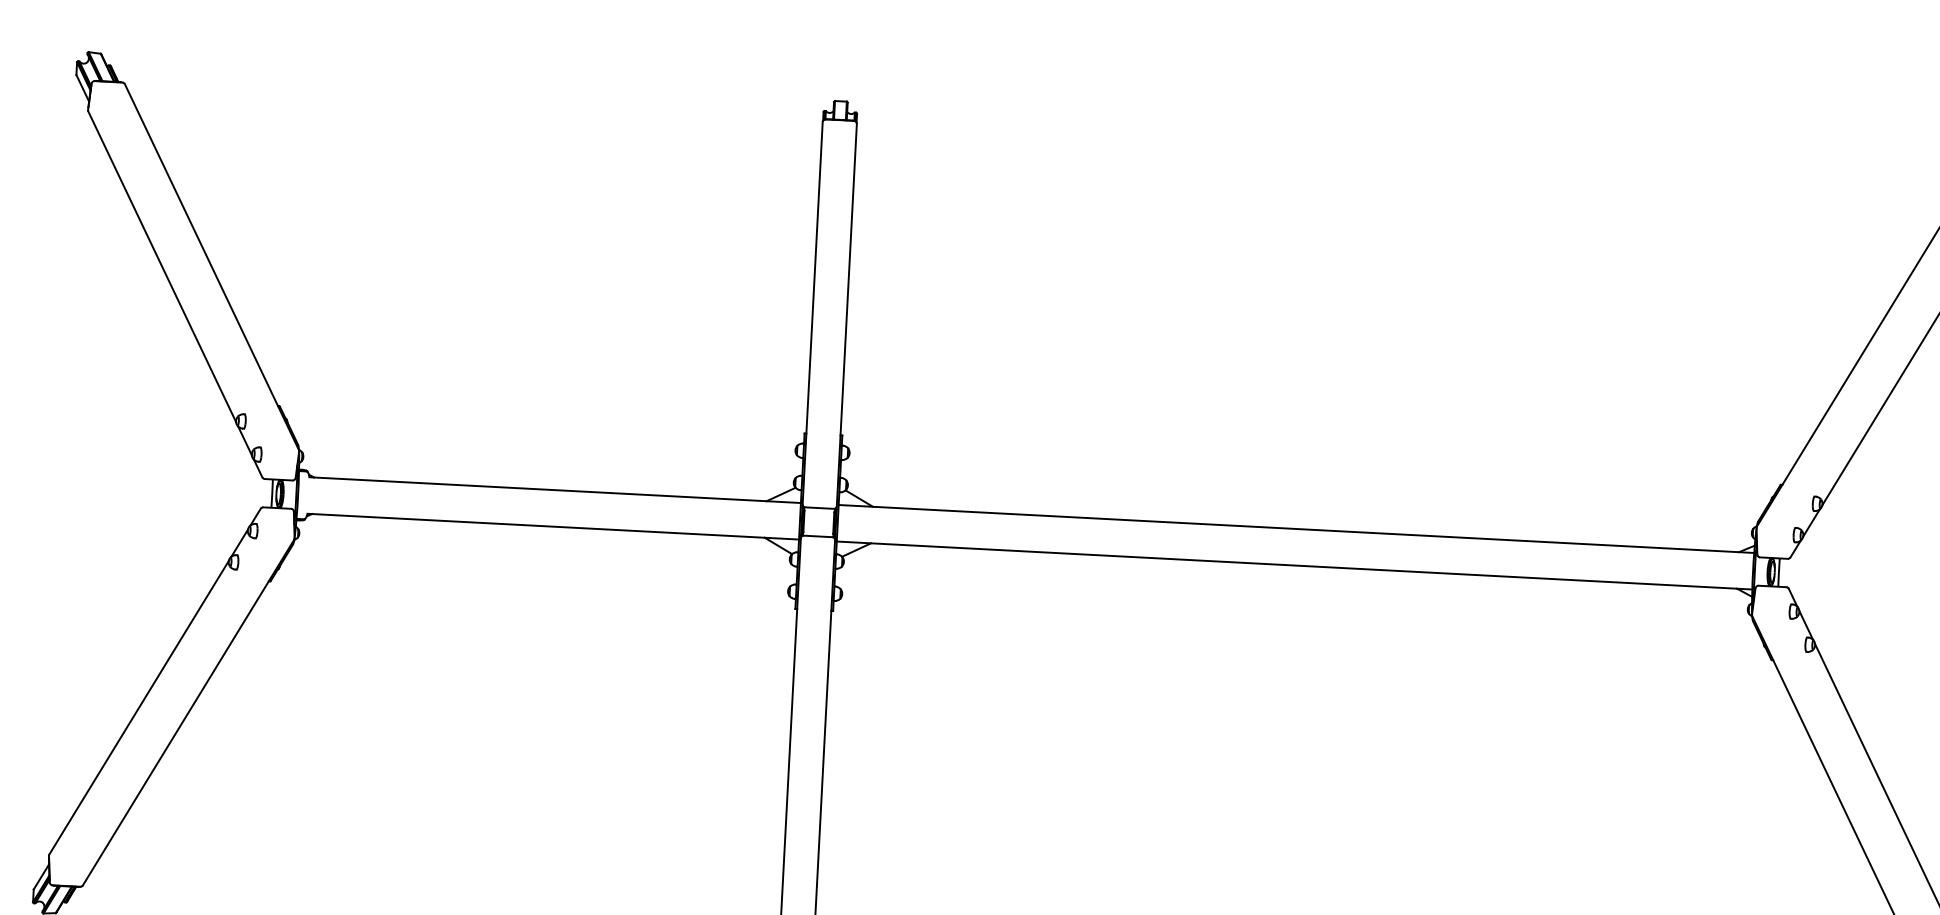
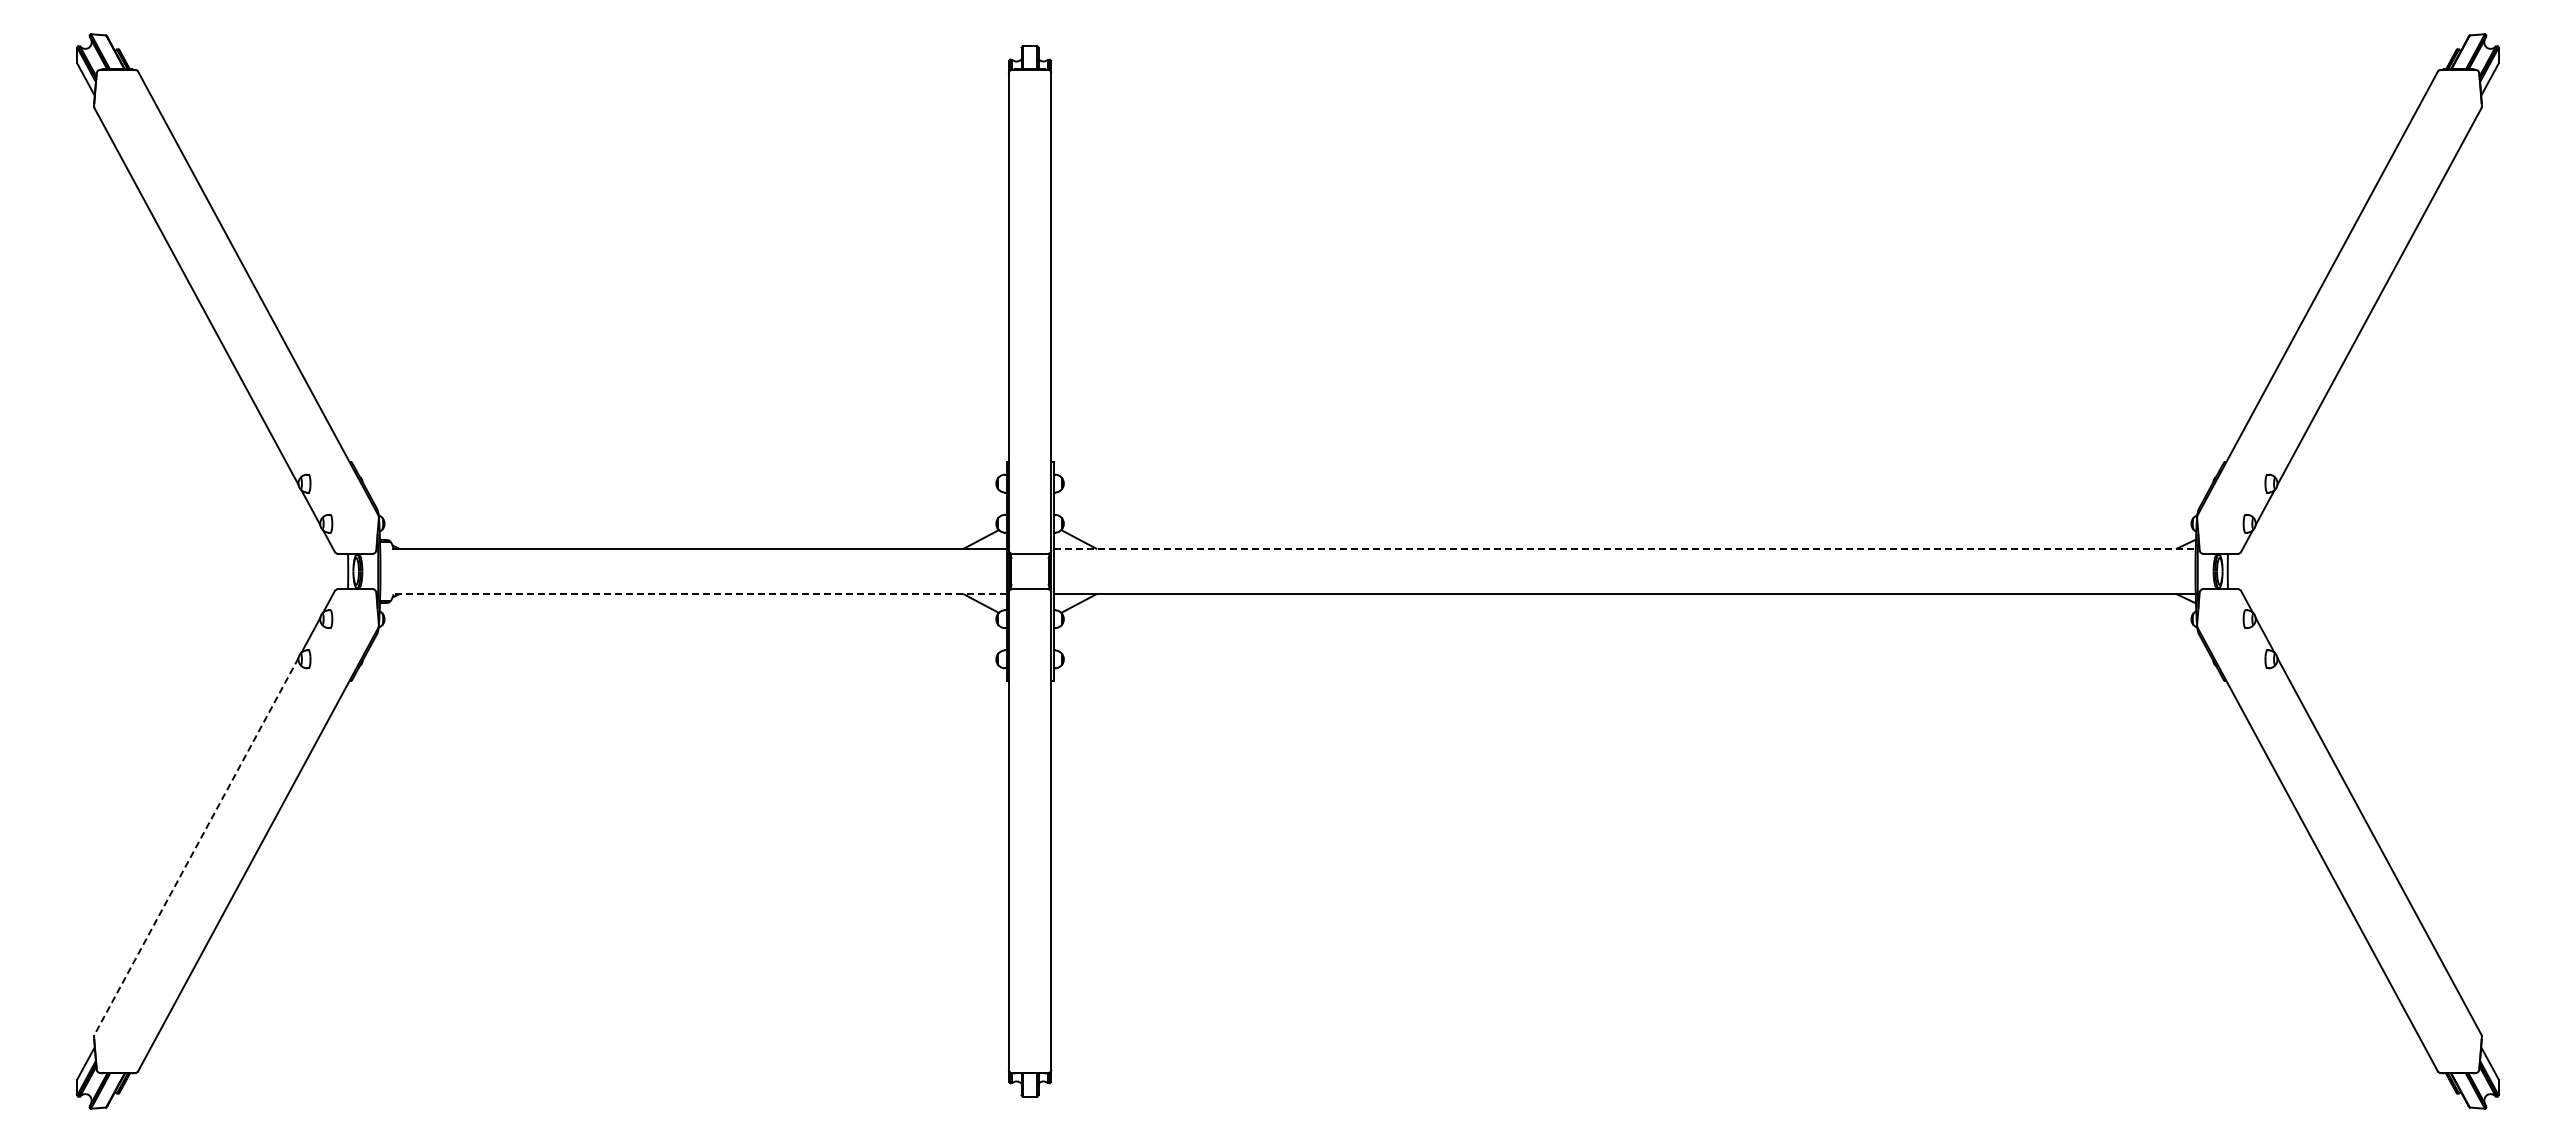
line: (552, 526) -> (699, 594), solid -> dashed
line: (1297, 528) -> (1625, 548), solid -> dashed
line: (139, 708) -> (196, 847), solid -> dashed

